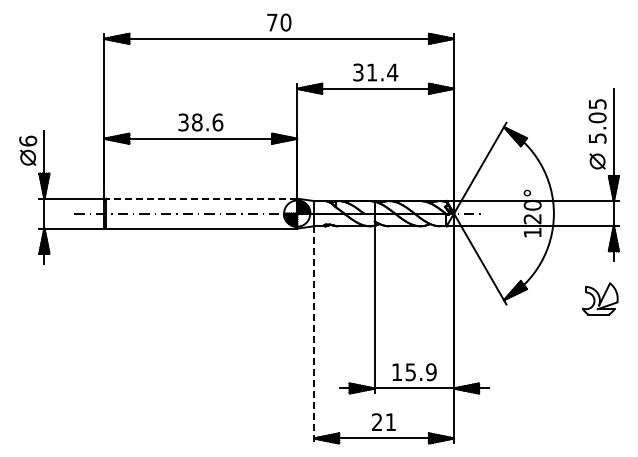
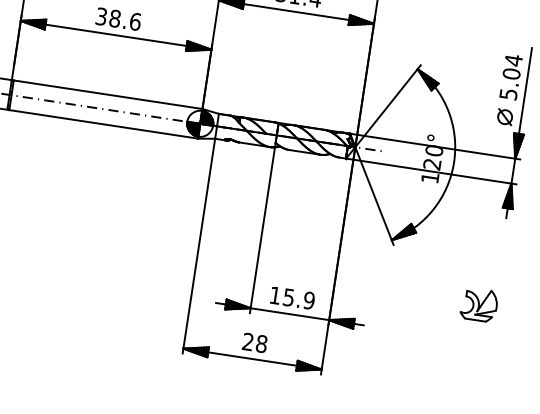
text: (597, 103) -> (513, 59), 5.05 -> 5.04
line: (201, 198) -> (107, 94), dashed -> solid
part: (600, 298) -> (479, 304), moved
line: (314, 334) -> (199, 245), dashed -> solid
text: (390, 422) -> (261, 344), 21 -> 28

